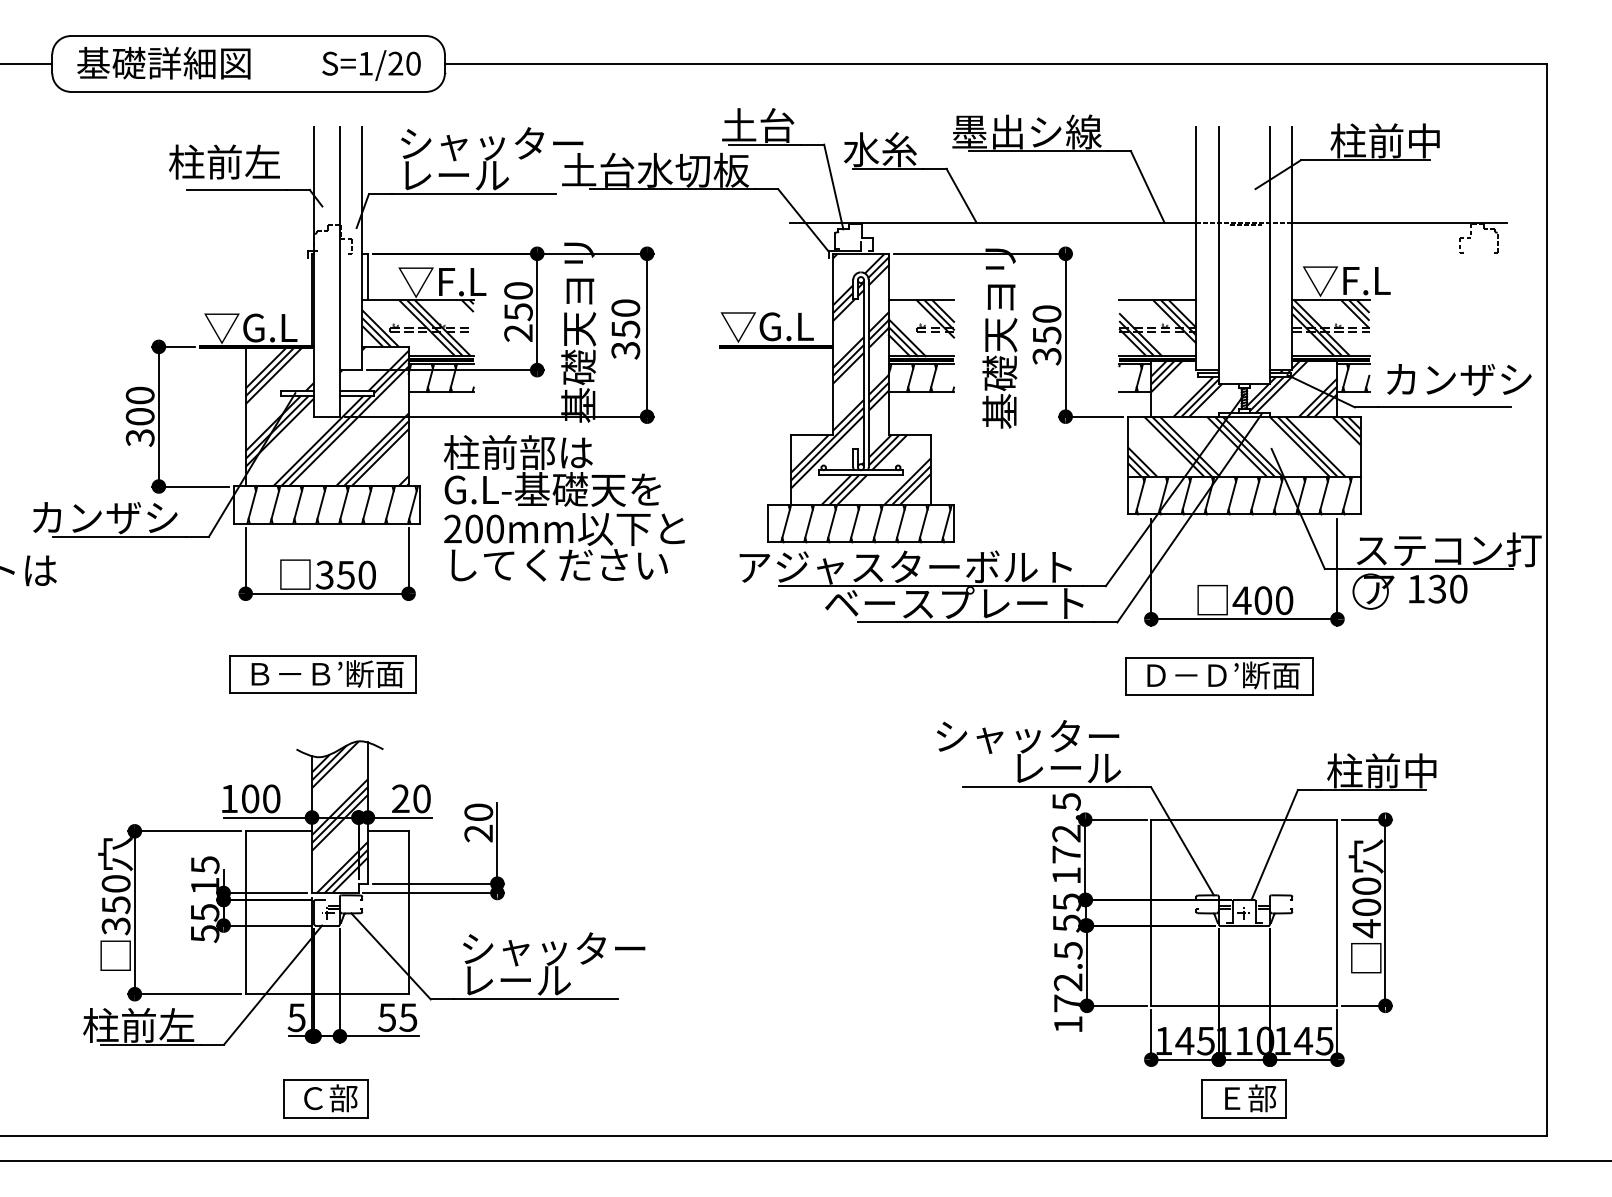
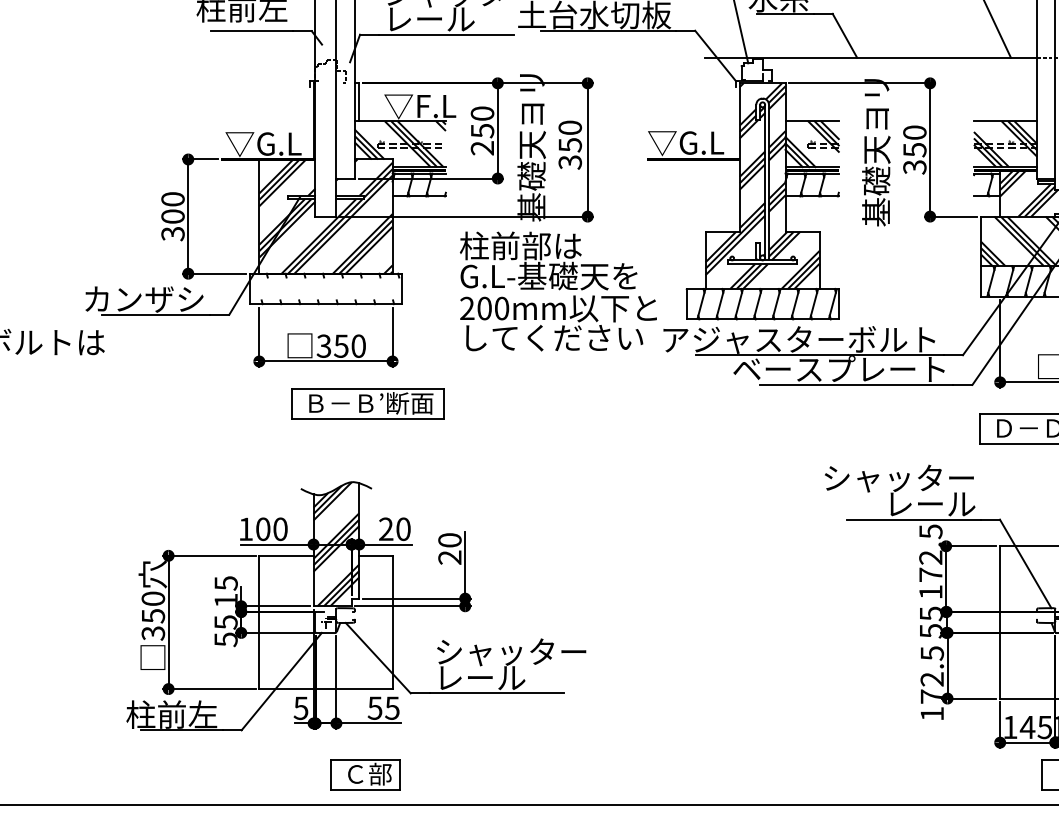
hatch: (325, 504) -> (324, 288), removed
text: (563, 508) -> (557, 291), moved
part: (322, 674) -> (367, 403), moved
part: (325, 1098) -> (365, 774), moved

